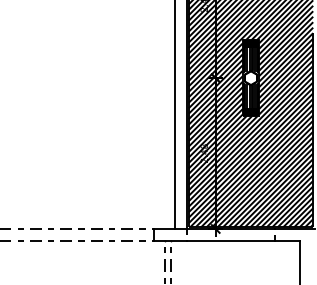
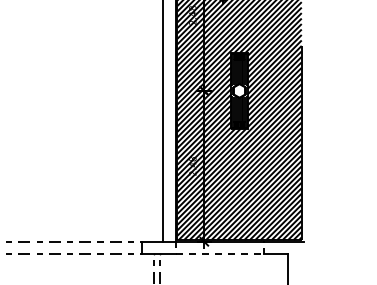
line: (231, 240) -> (220, 253), solid -> dashed

